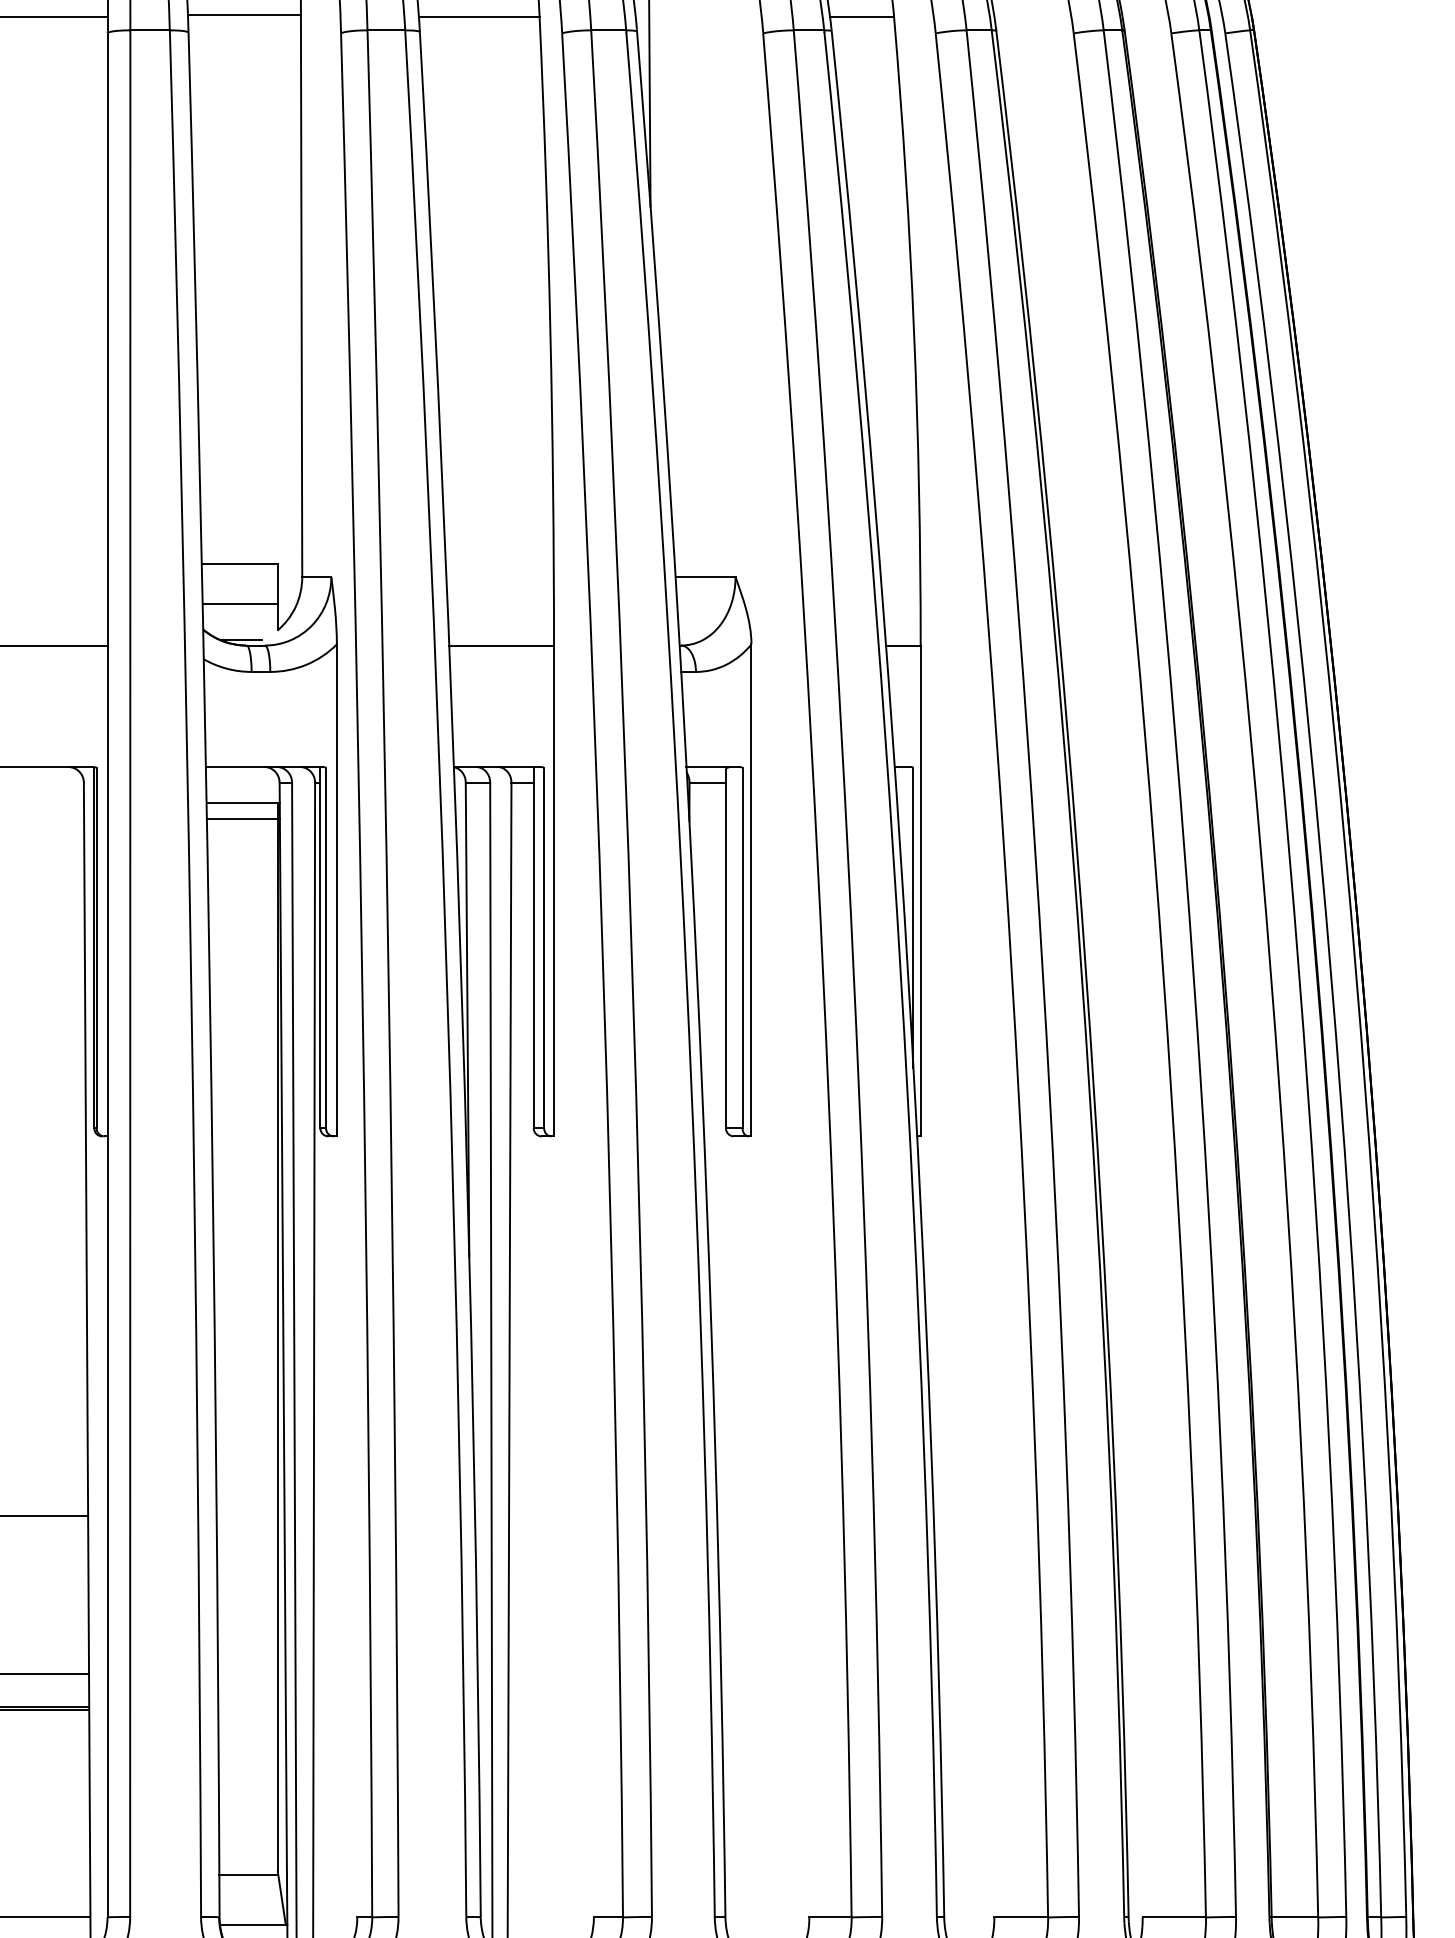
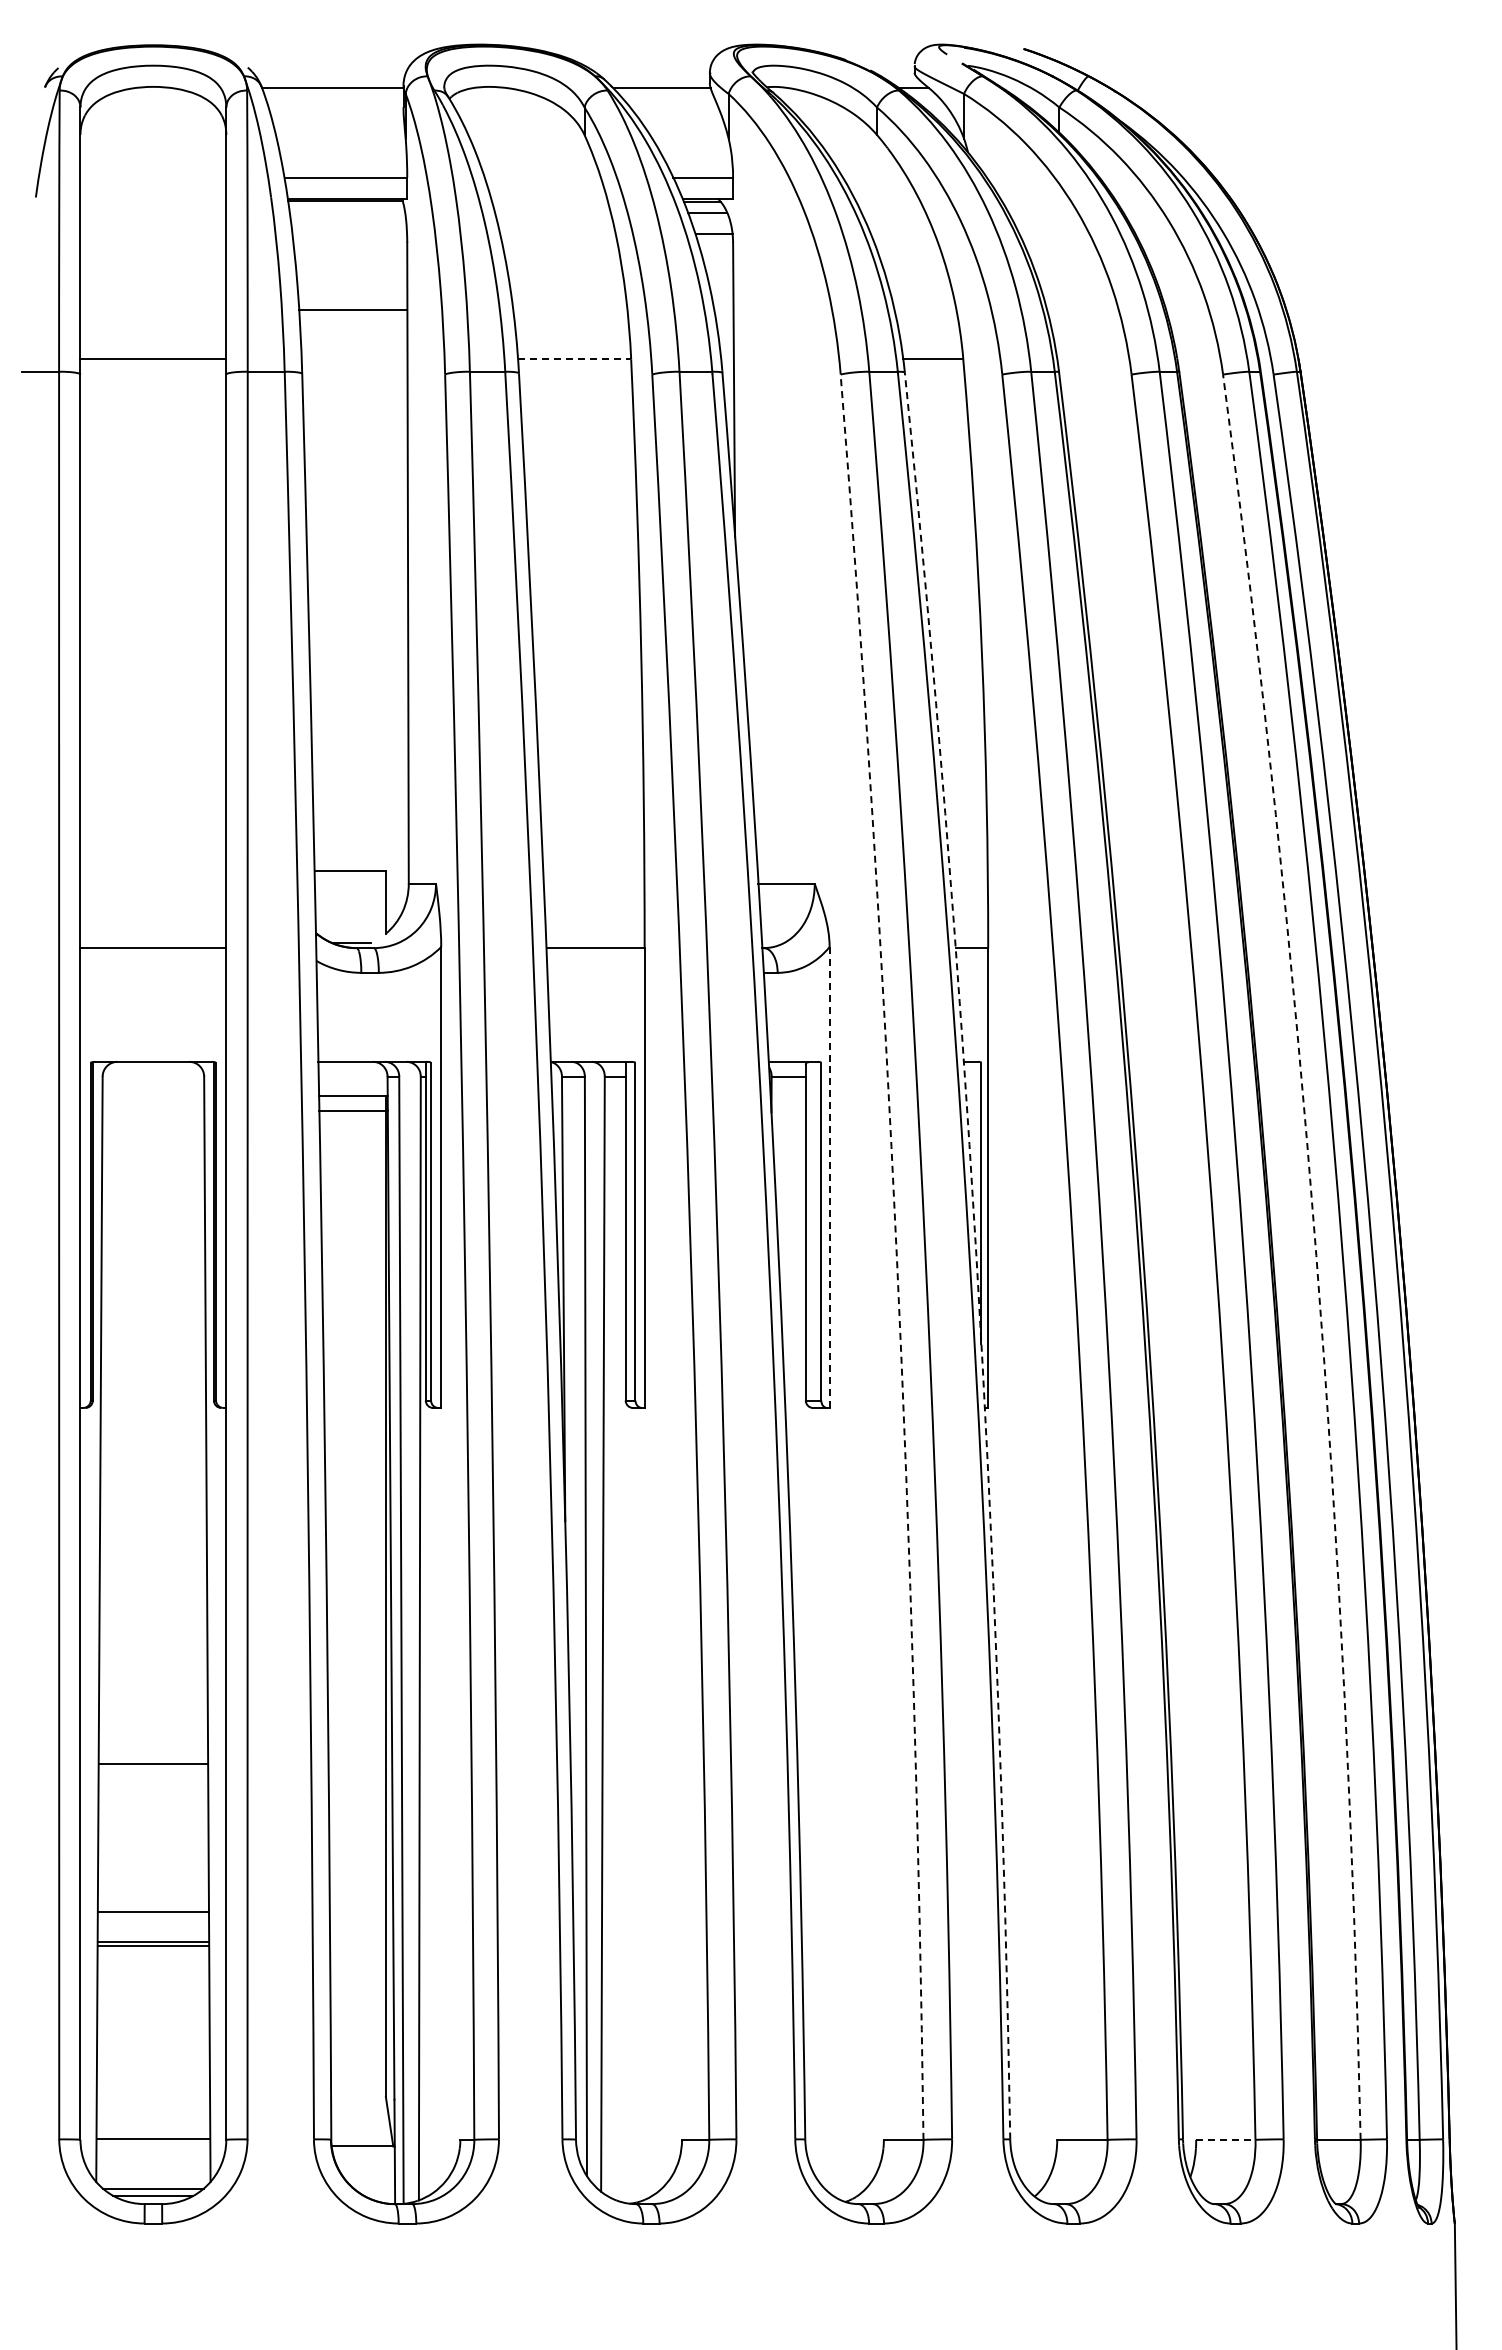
line: (244, 15) -> (354, 357), removed
line: (479, 17) -> (574, 359), solid -> dashed
line: (240, 604) -> (350, 909), removed
line: (751, 891) -> (829, 1178), solid -> dashed
arc: (908, 972) -> (976, 1254), solid -> dashed
arc: (1271, 973) -> (1316, 1255), solid -> dashed
arc: (822, 974) -> (896, 1256), solid -> dashed
line: (248, 1874) -> (358, 2099), removed
line: (1173, 1917) -> (1225, 2139), solid -> dashed

